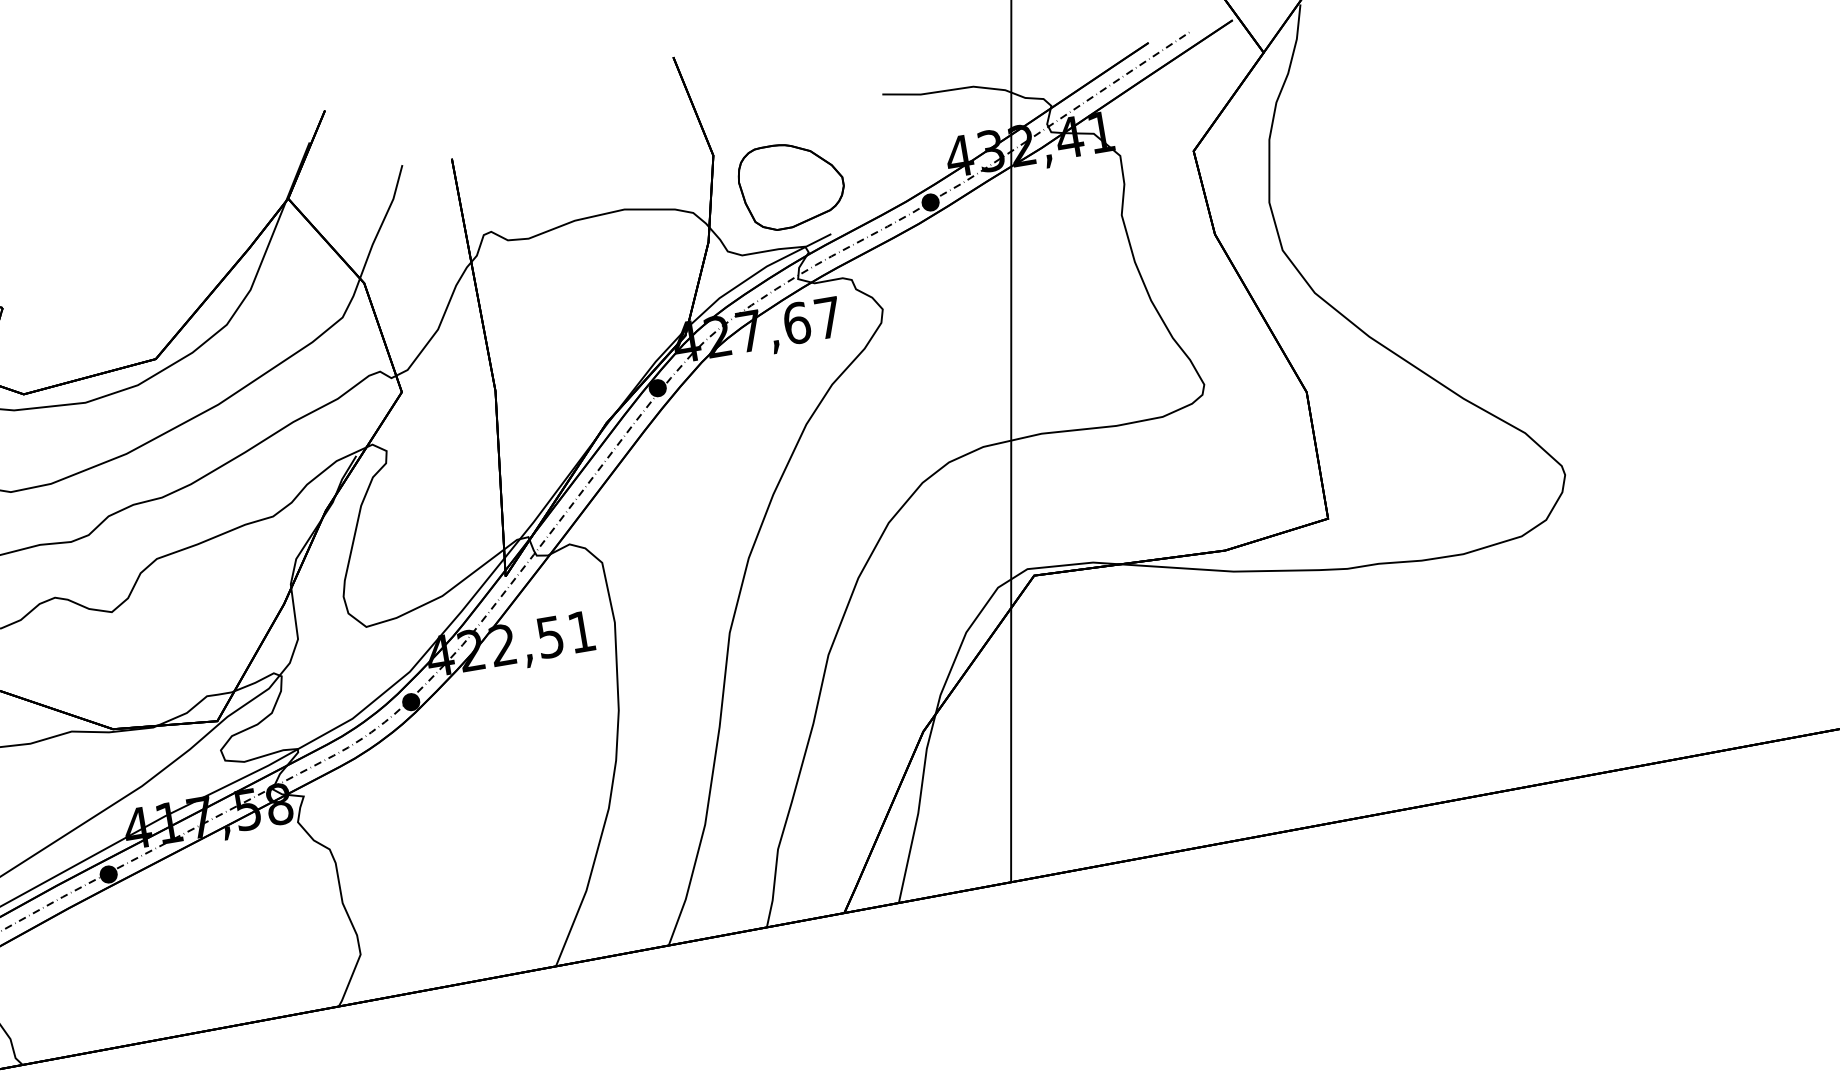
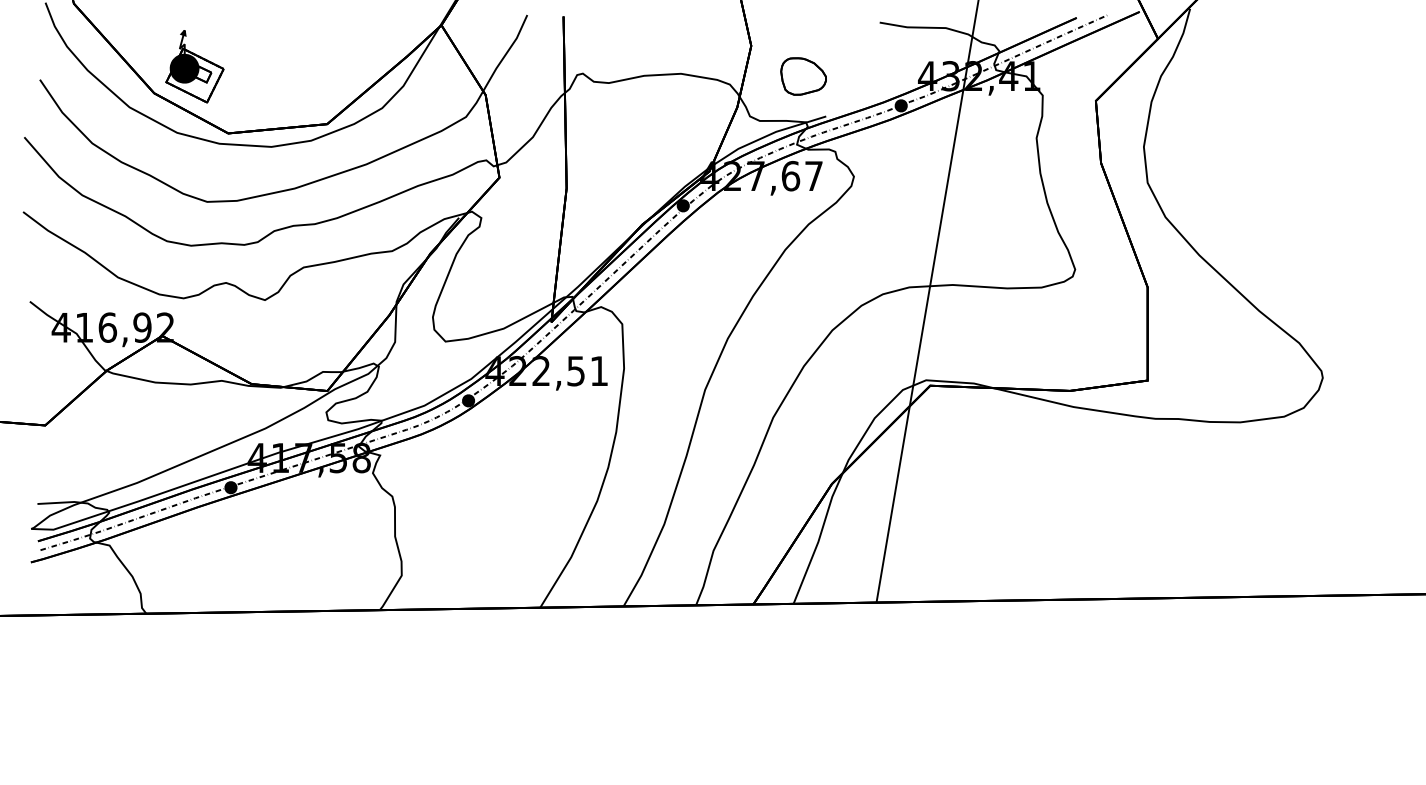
part: (791, 185) -> (803, 76), size x0.6

